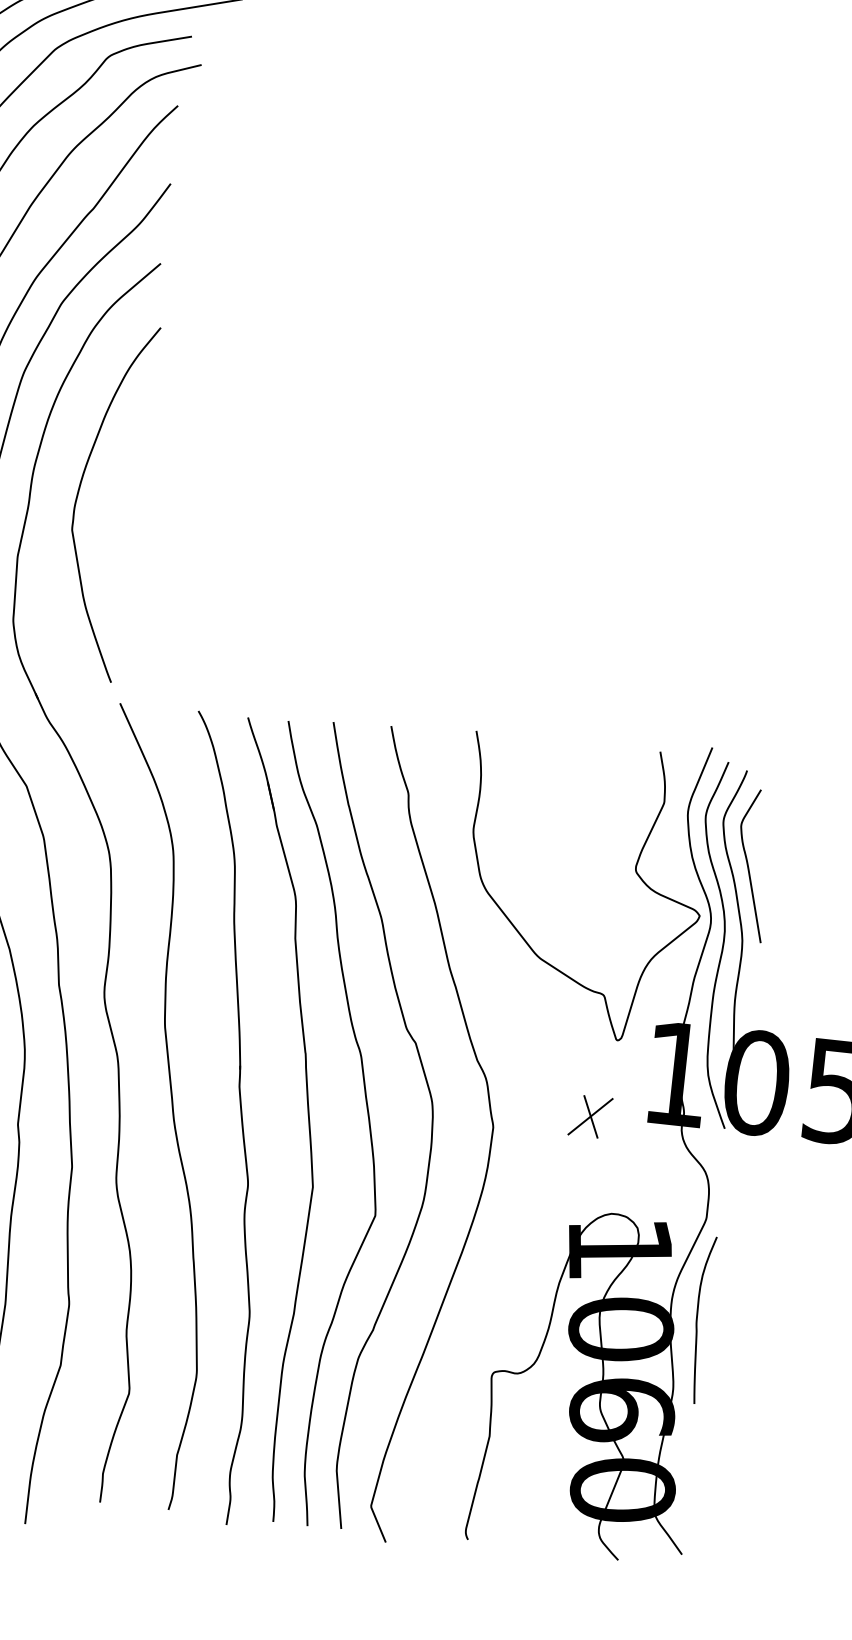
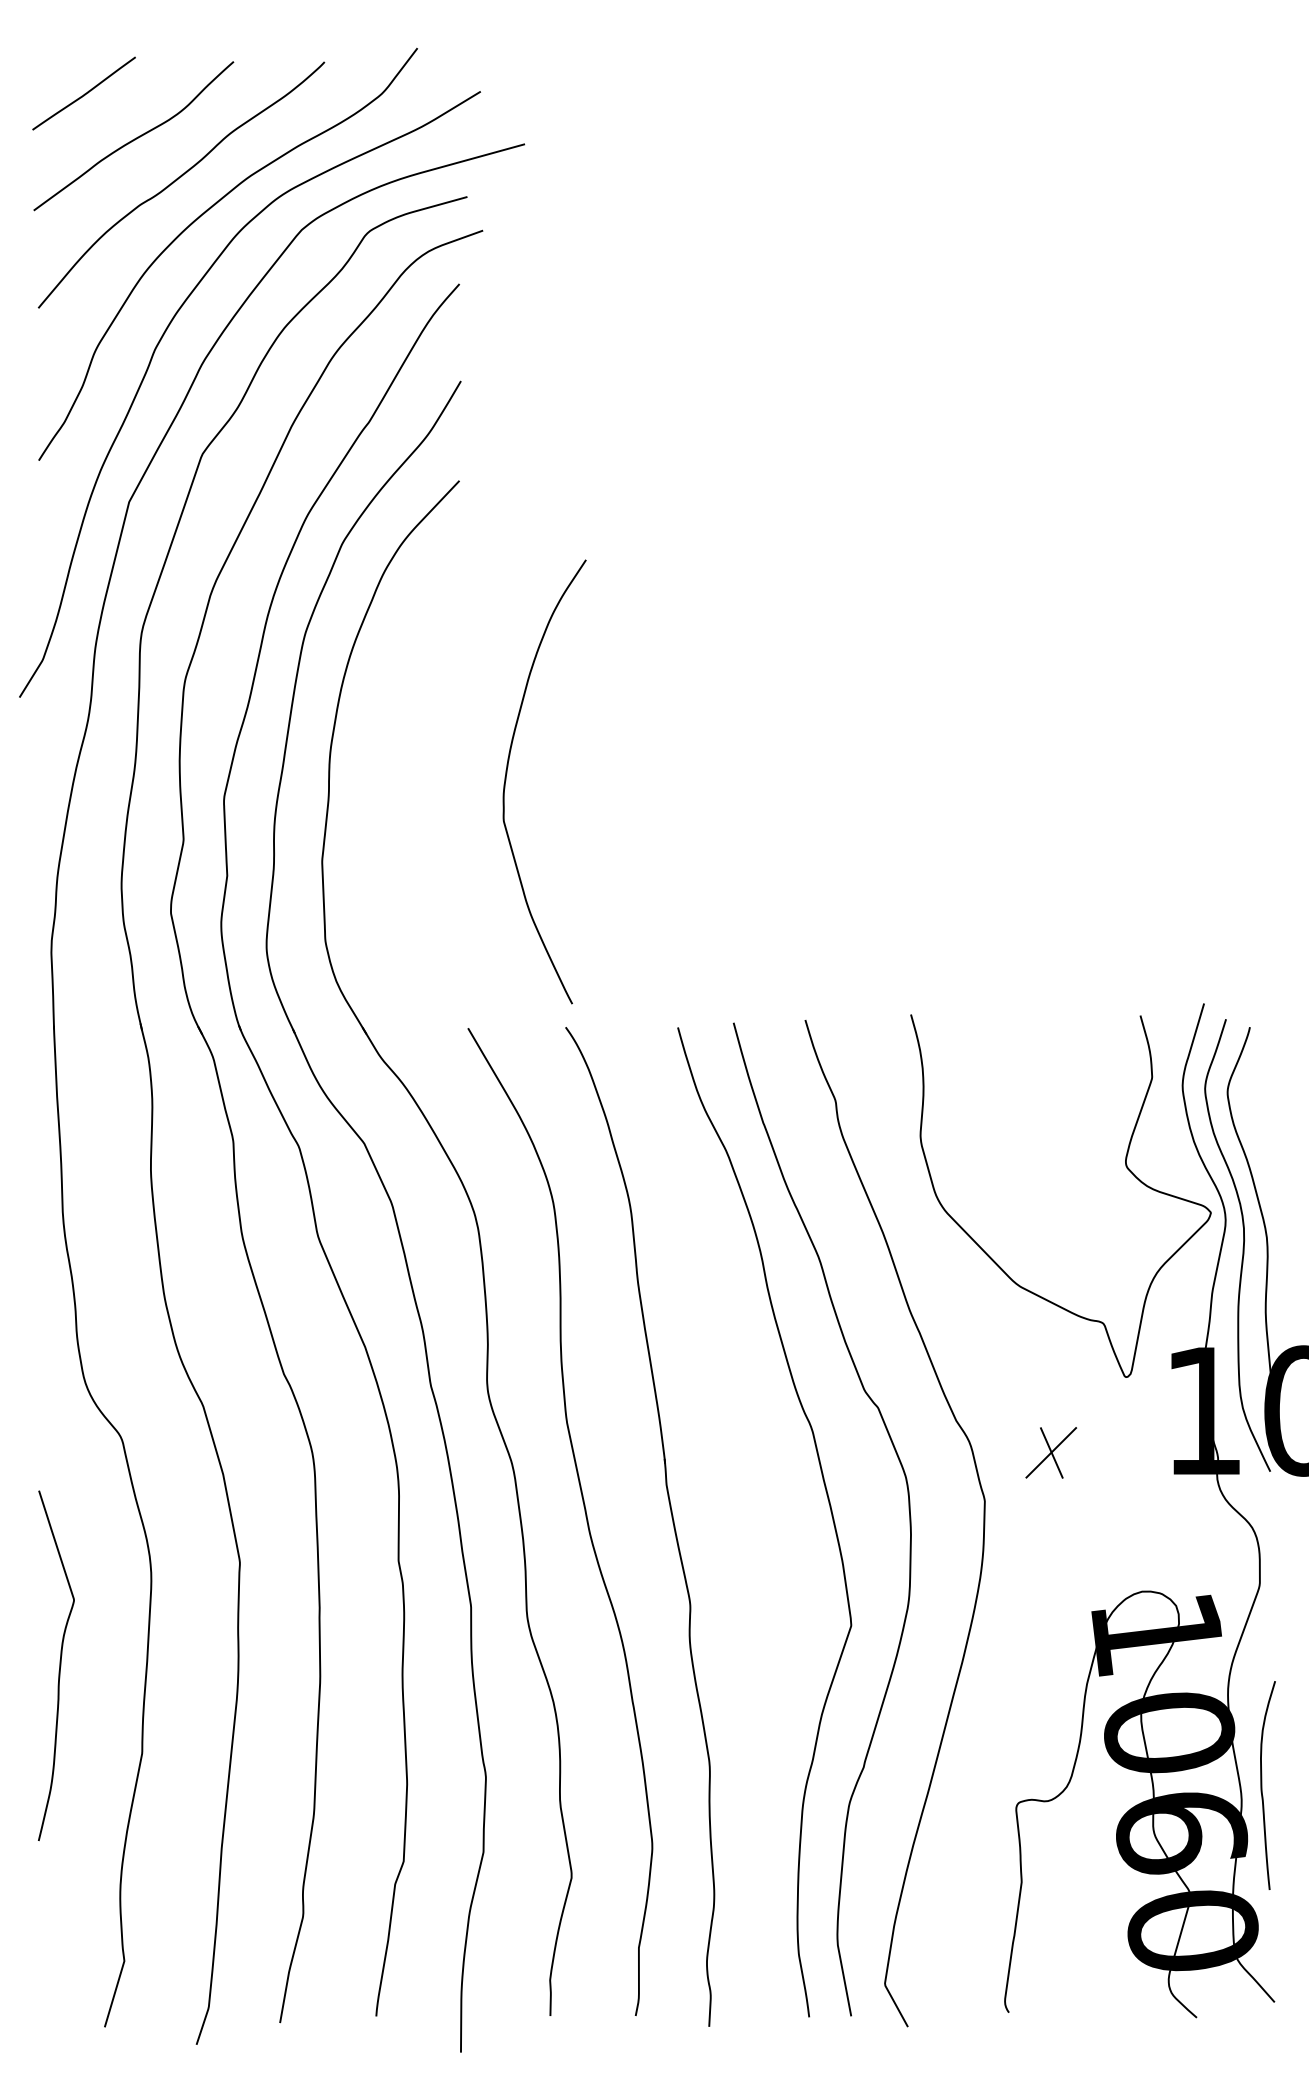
curve: (79, 492) -> (507, 773), moved
curve: (748, 865) -> (1264, 1143), removed
part: (307, 1114) -> (754, 1510), removed
part: (589, 1116) -> (1050, 1452), moved
curve: (697, 1319) -> (1262, 1785), moved

